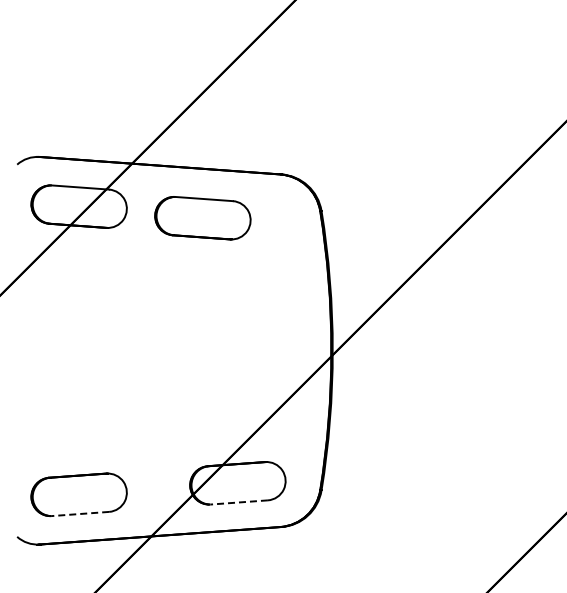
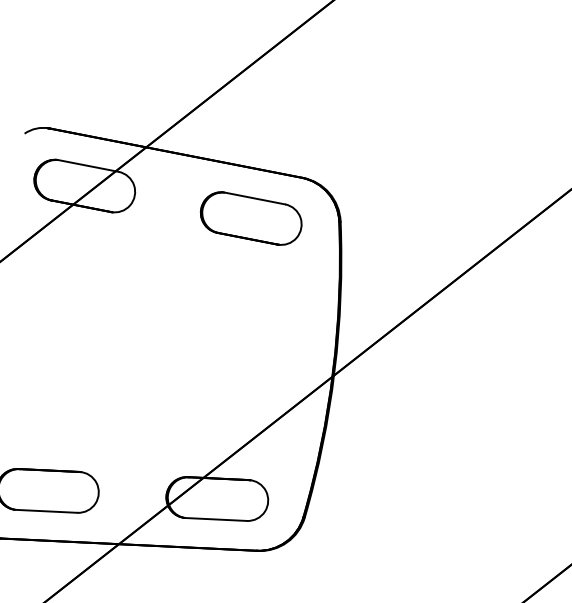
part: (202, 218) -> (250, 218), moved
line: (239, 502) -> (216, 519), dashed -> solid
line: (80, 513) -> (46, 510), dashed -> solid

